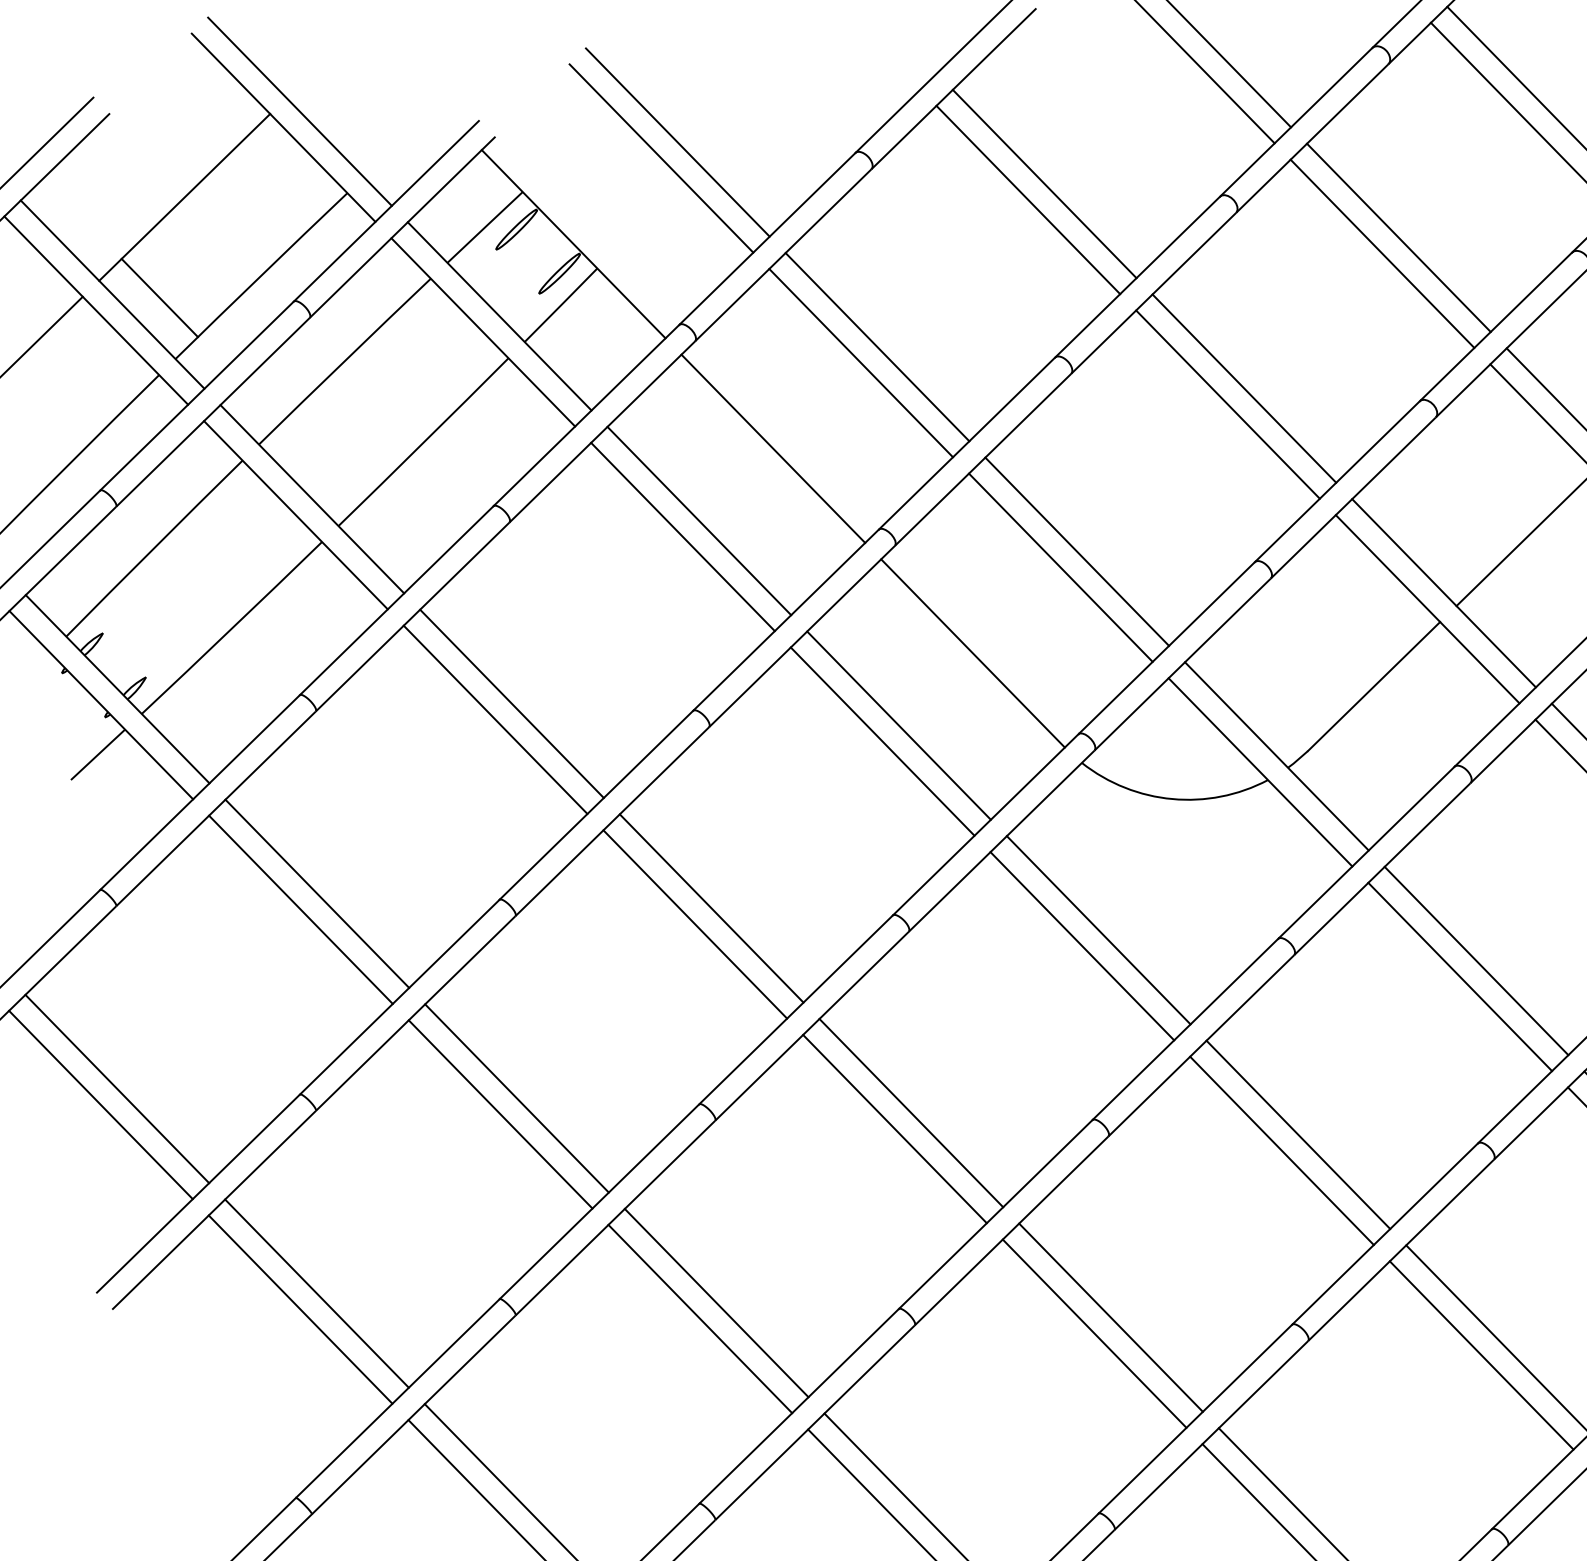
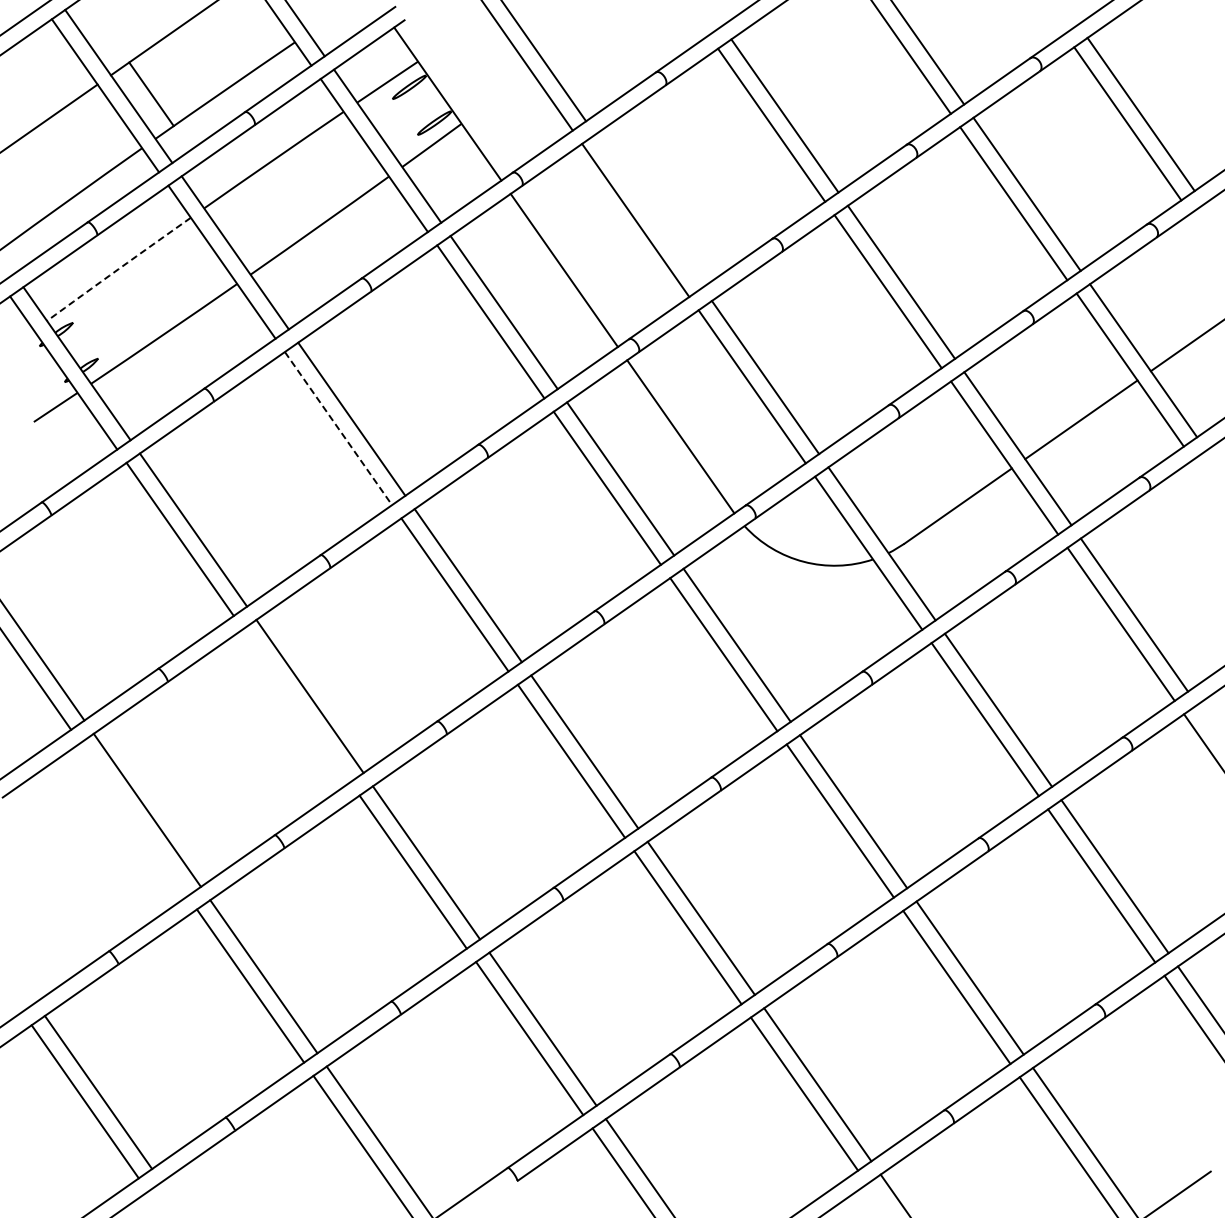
line: (876, 346) -> (648, 210), removed
arc: (153, 548) -> (118, 269), solid -> dashed
line: (495, 719) -> (338, 428), solid -> dashed
line: (500, 1114) -> (296, 705), removed
line: (299, 1309) -> (133, 819), removed

